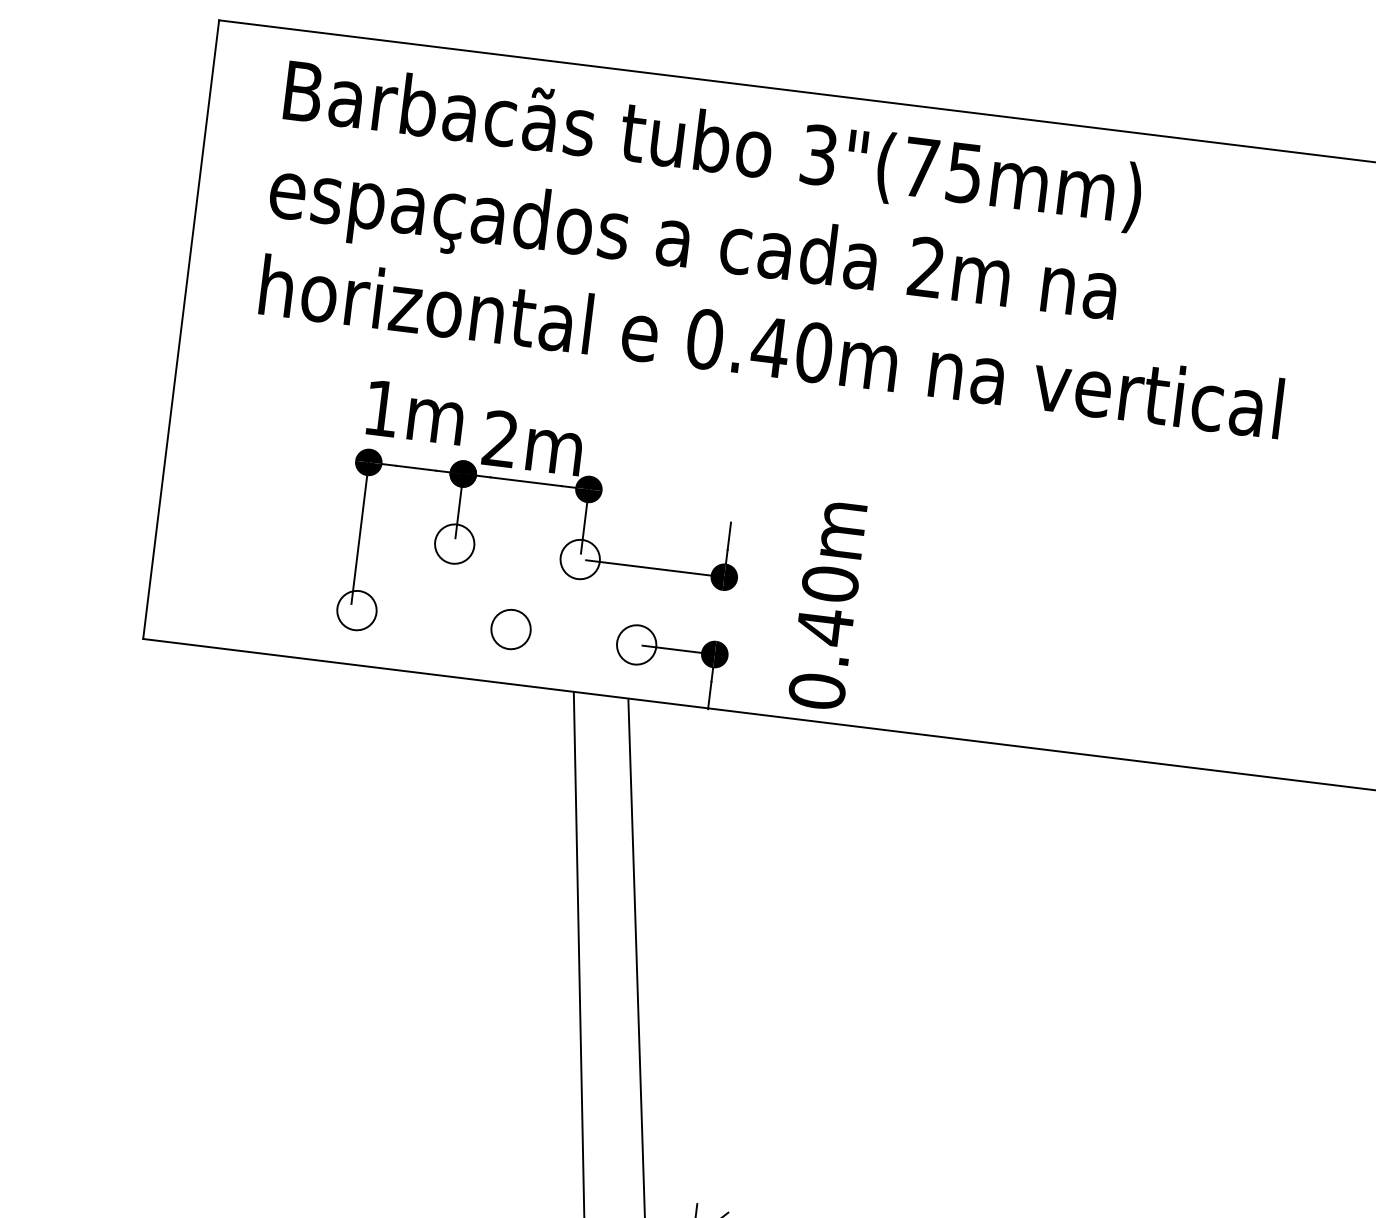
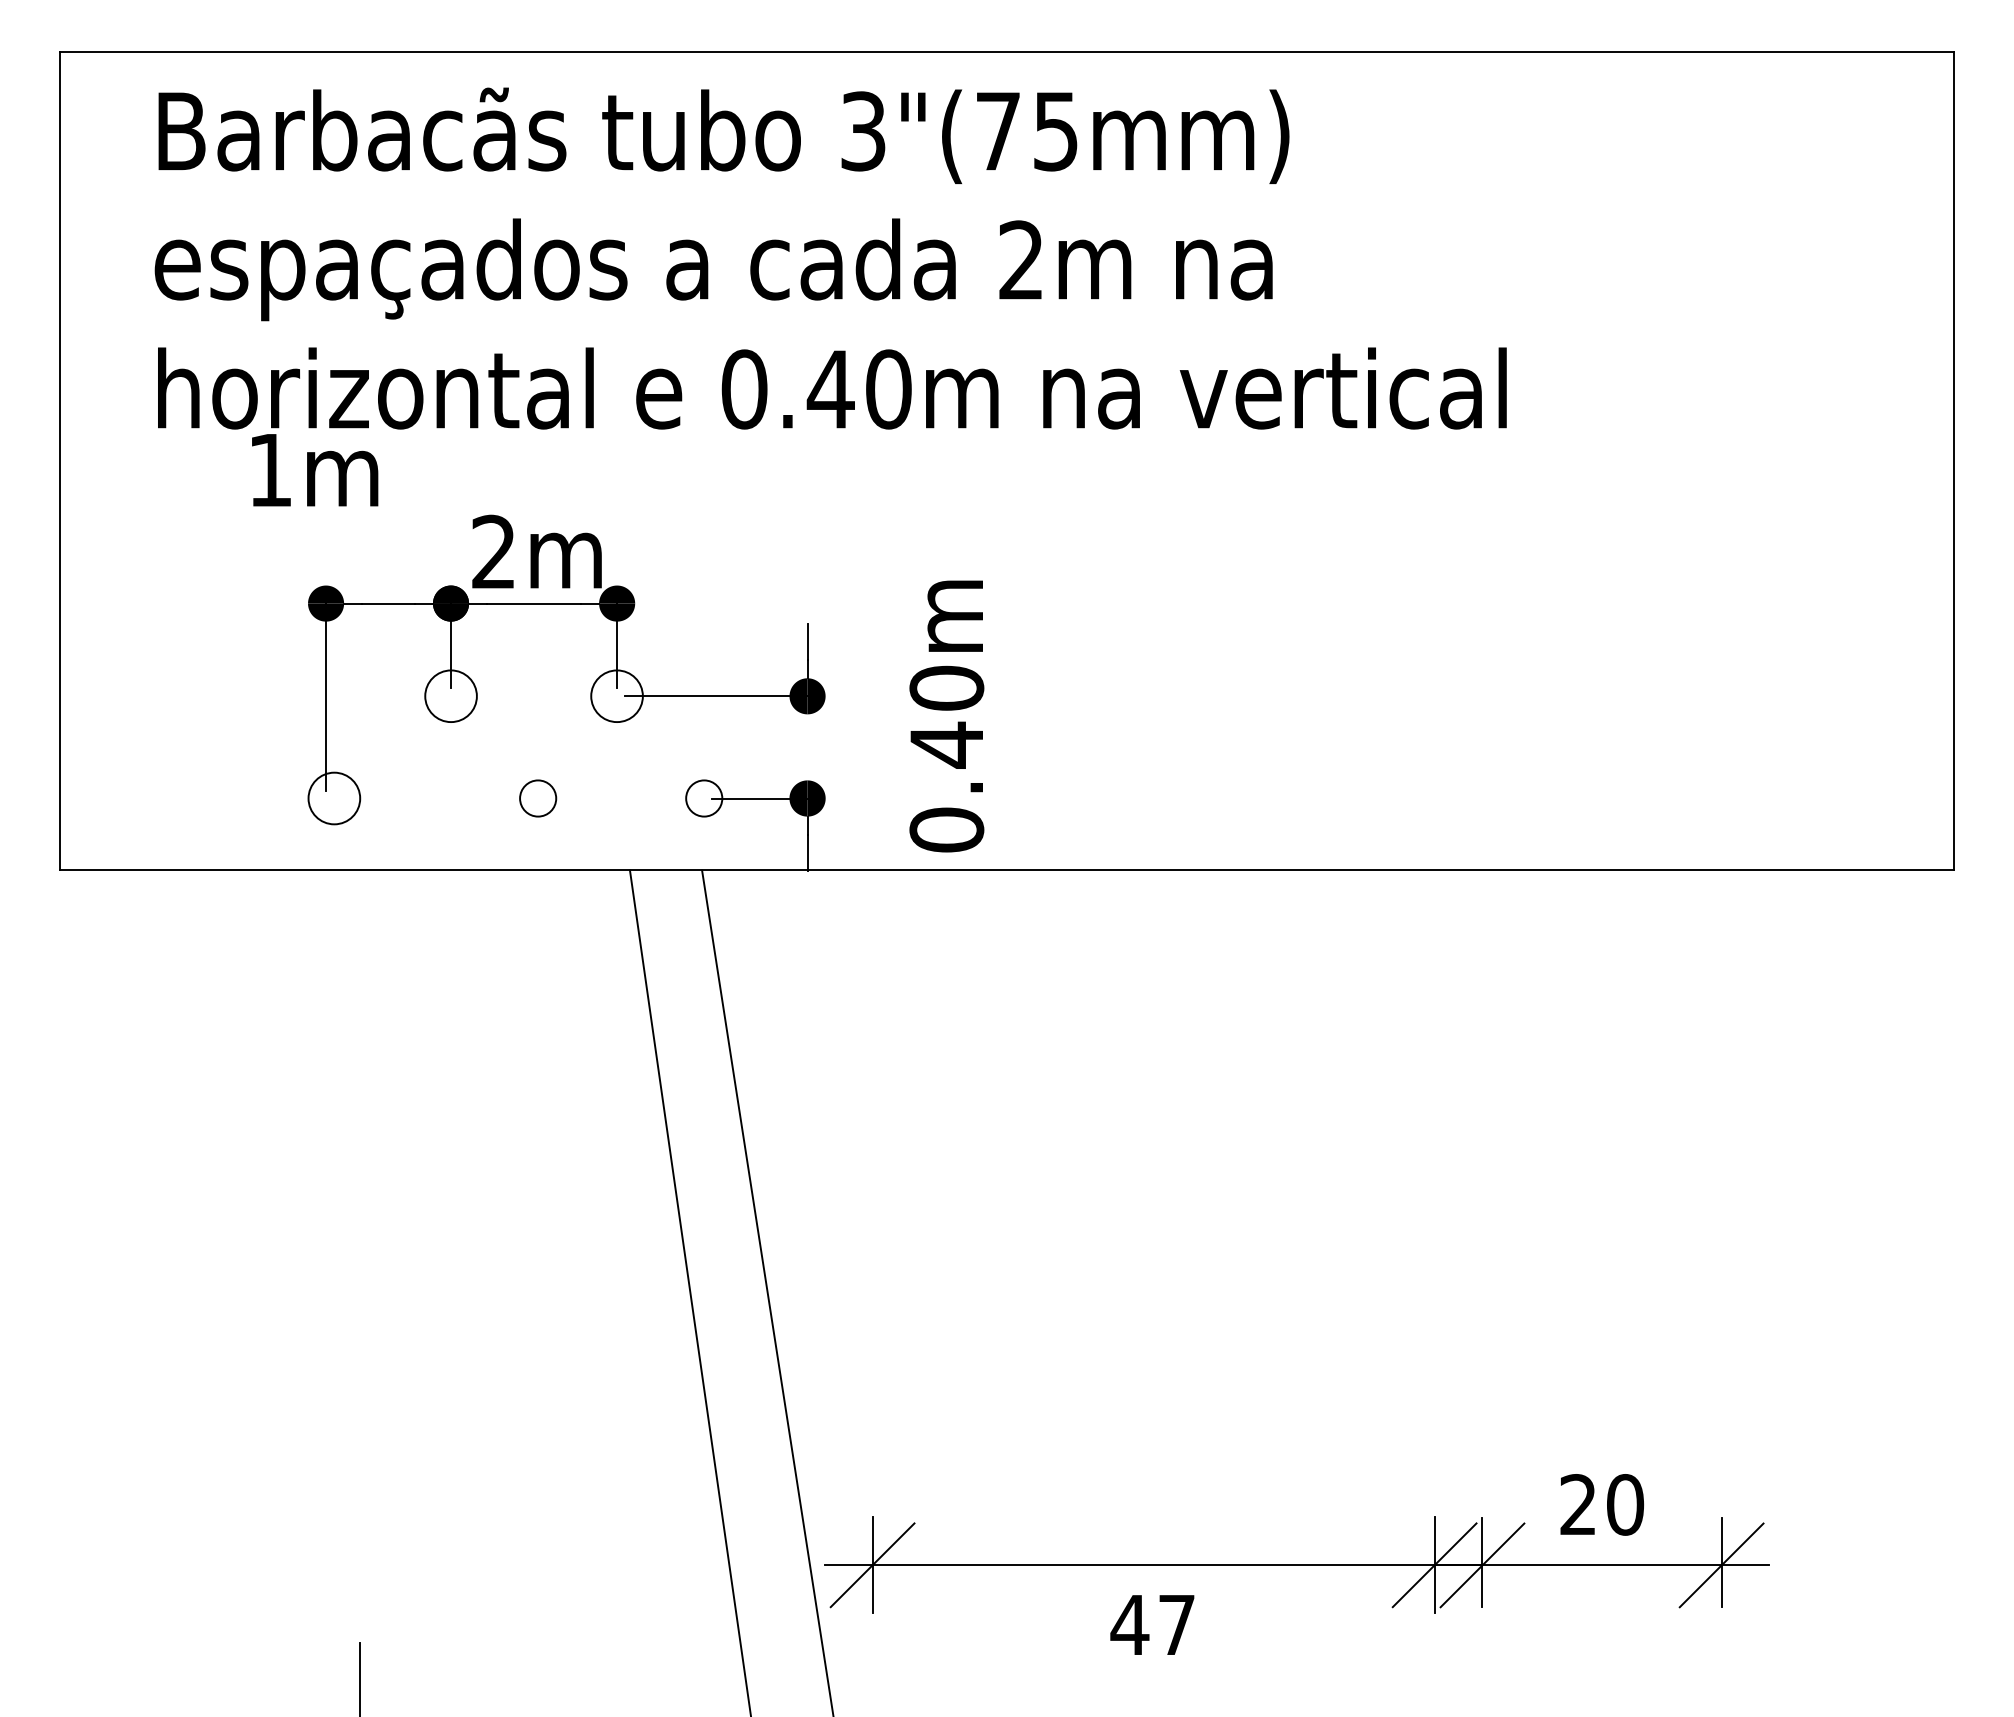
text: (415, 412) -> (315, 470), moved
circle: (510, 629) -> (537, 798), size x0.7
circle: (636, 644) -> (704, 798), size x0.7

